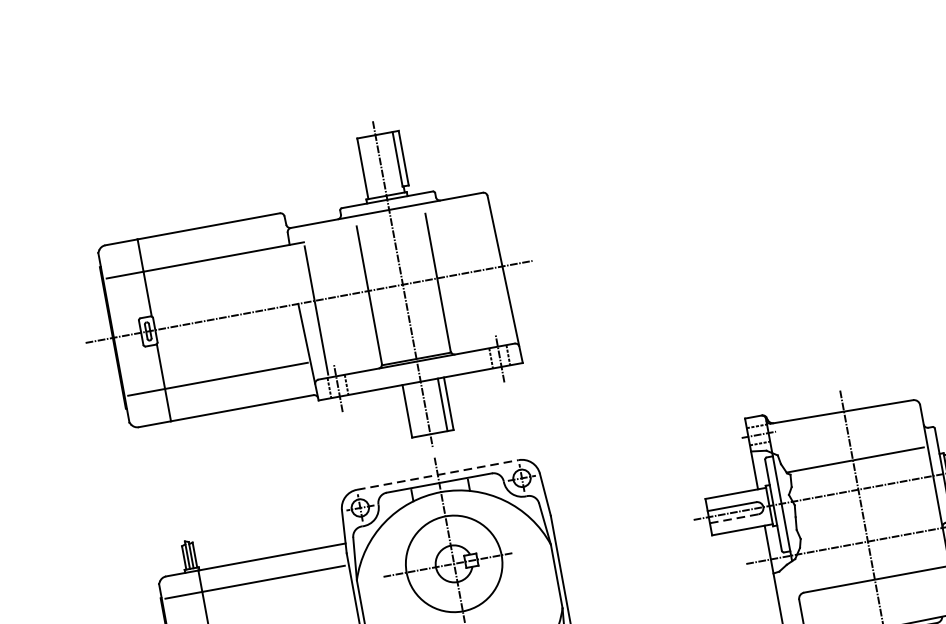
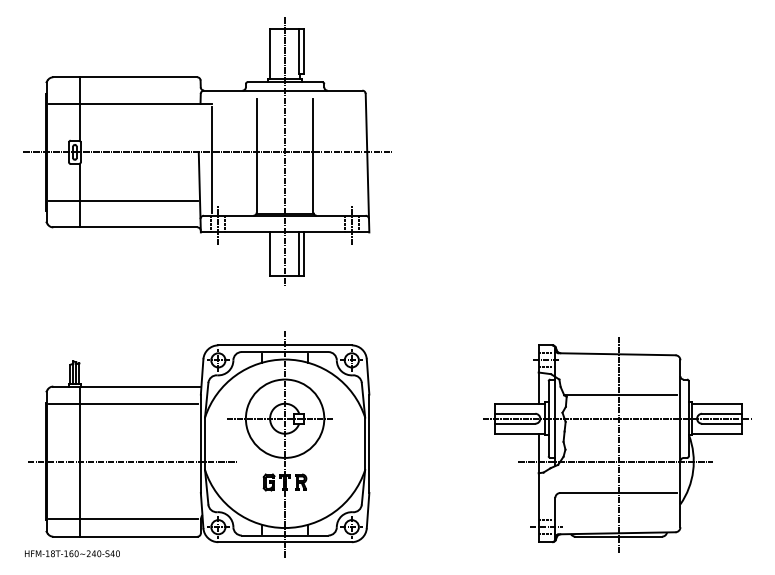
part: (308, 300) -> (207, 151), moved
line: (438, 475) -> (285, 345), dashed -> solid
line: (733, 518) -> (514, 423), dashed -> solid

